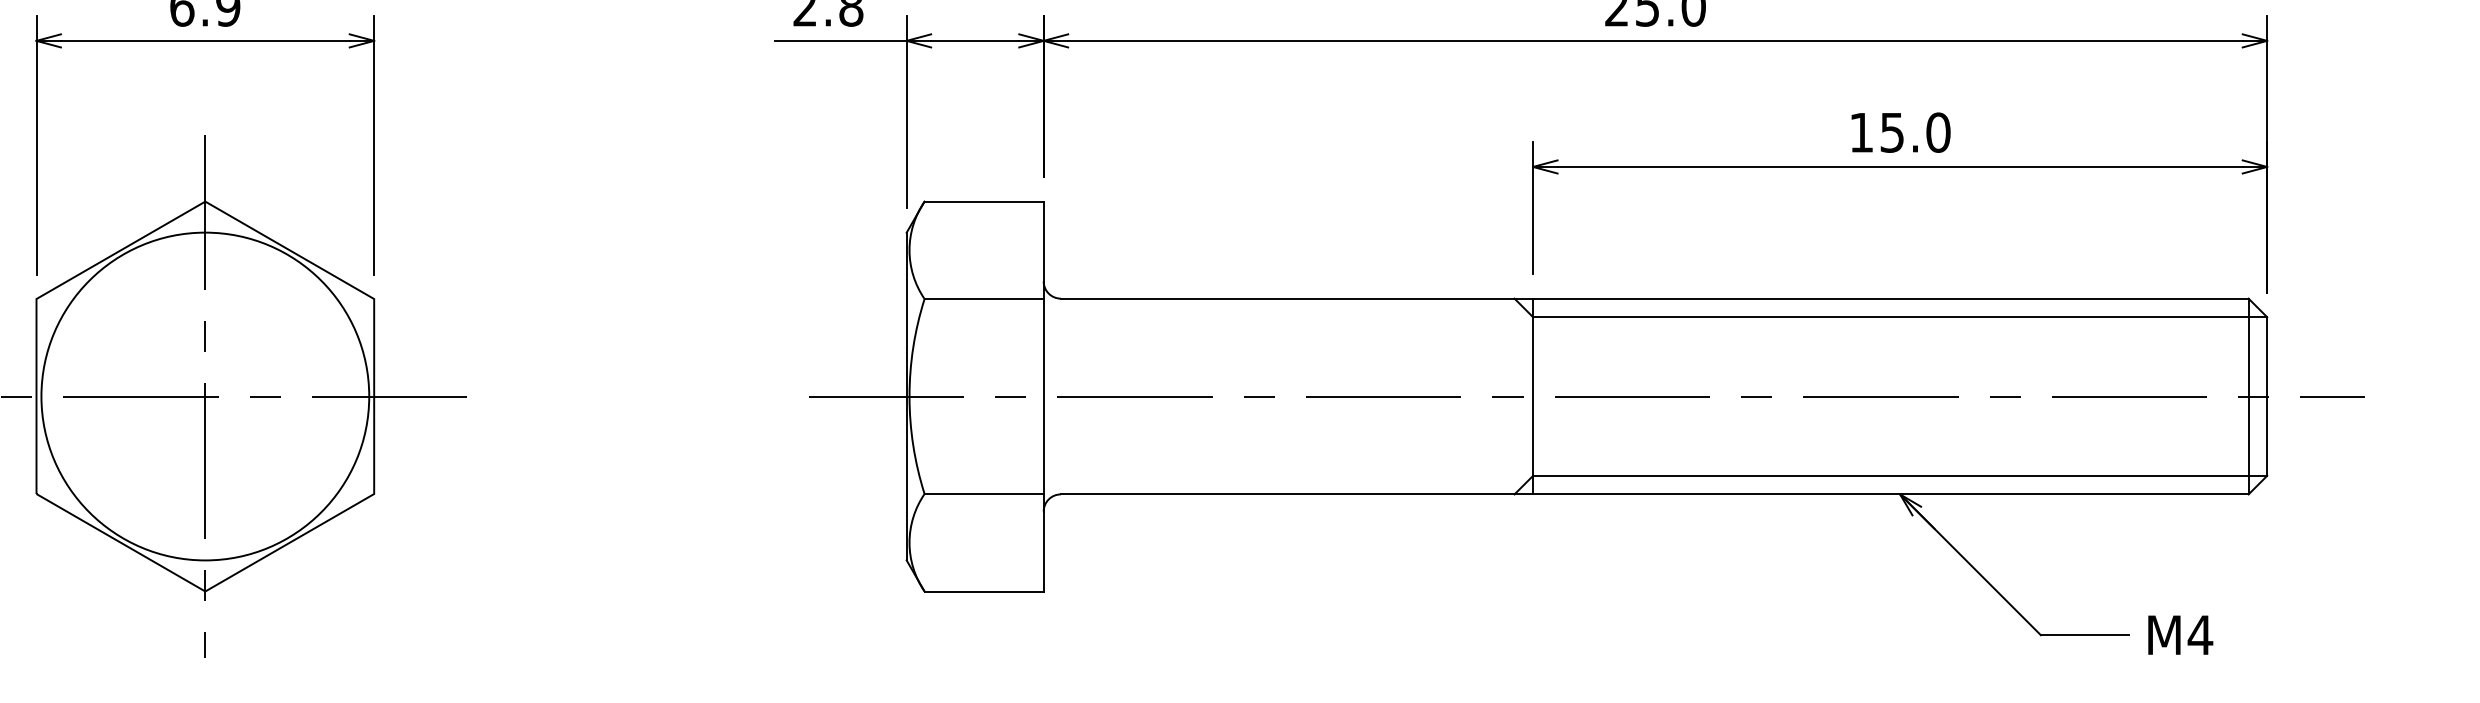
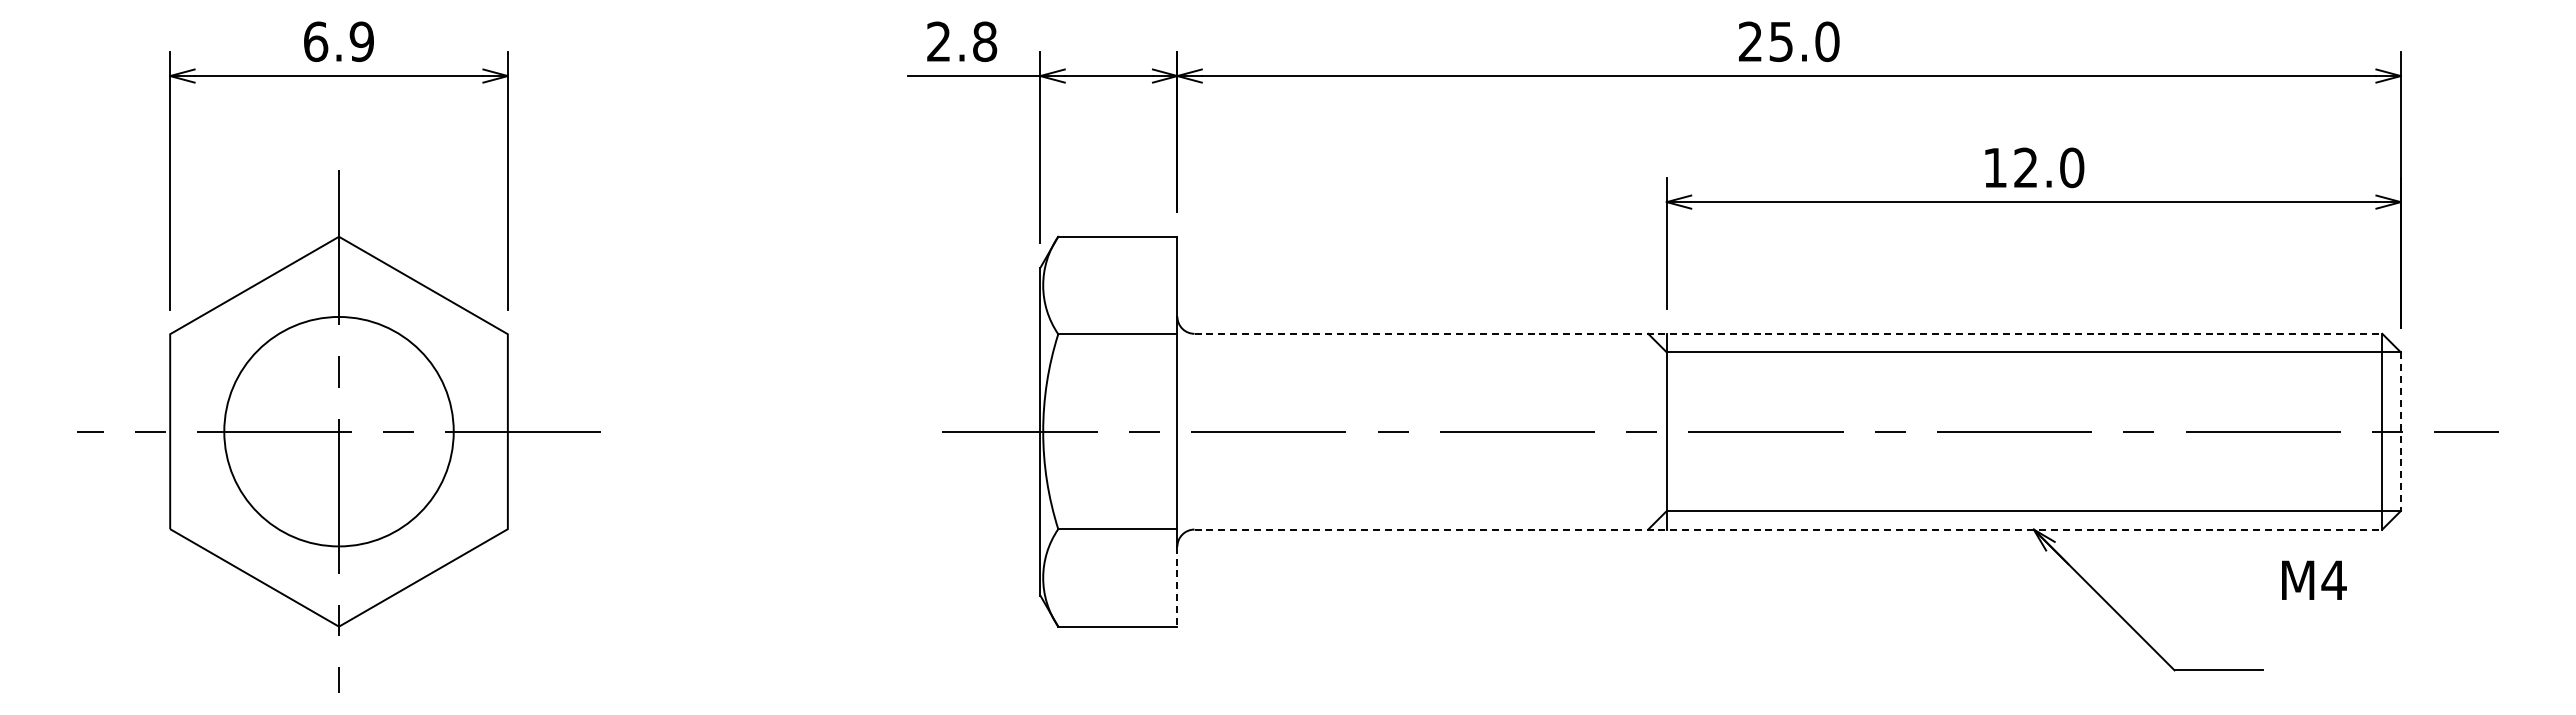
text: (1891, 132) -> (2025, 167), 15.0 -> 12.0
line: (1654, 298) -> (1788, 333), solid -> dashed
circle: (204, 396) -> (338, 431), size x0.7
line: (2266, 397) -> (2400, 432), solid -> dashed
line: (1654, 494) -> (1788, 529), solid -> dashed
line: (1043, 551) -> (1177, 586), solid -> dashed
text: (2180, 634) -> (2314, 579), moved

